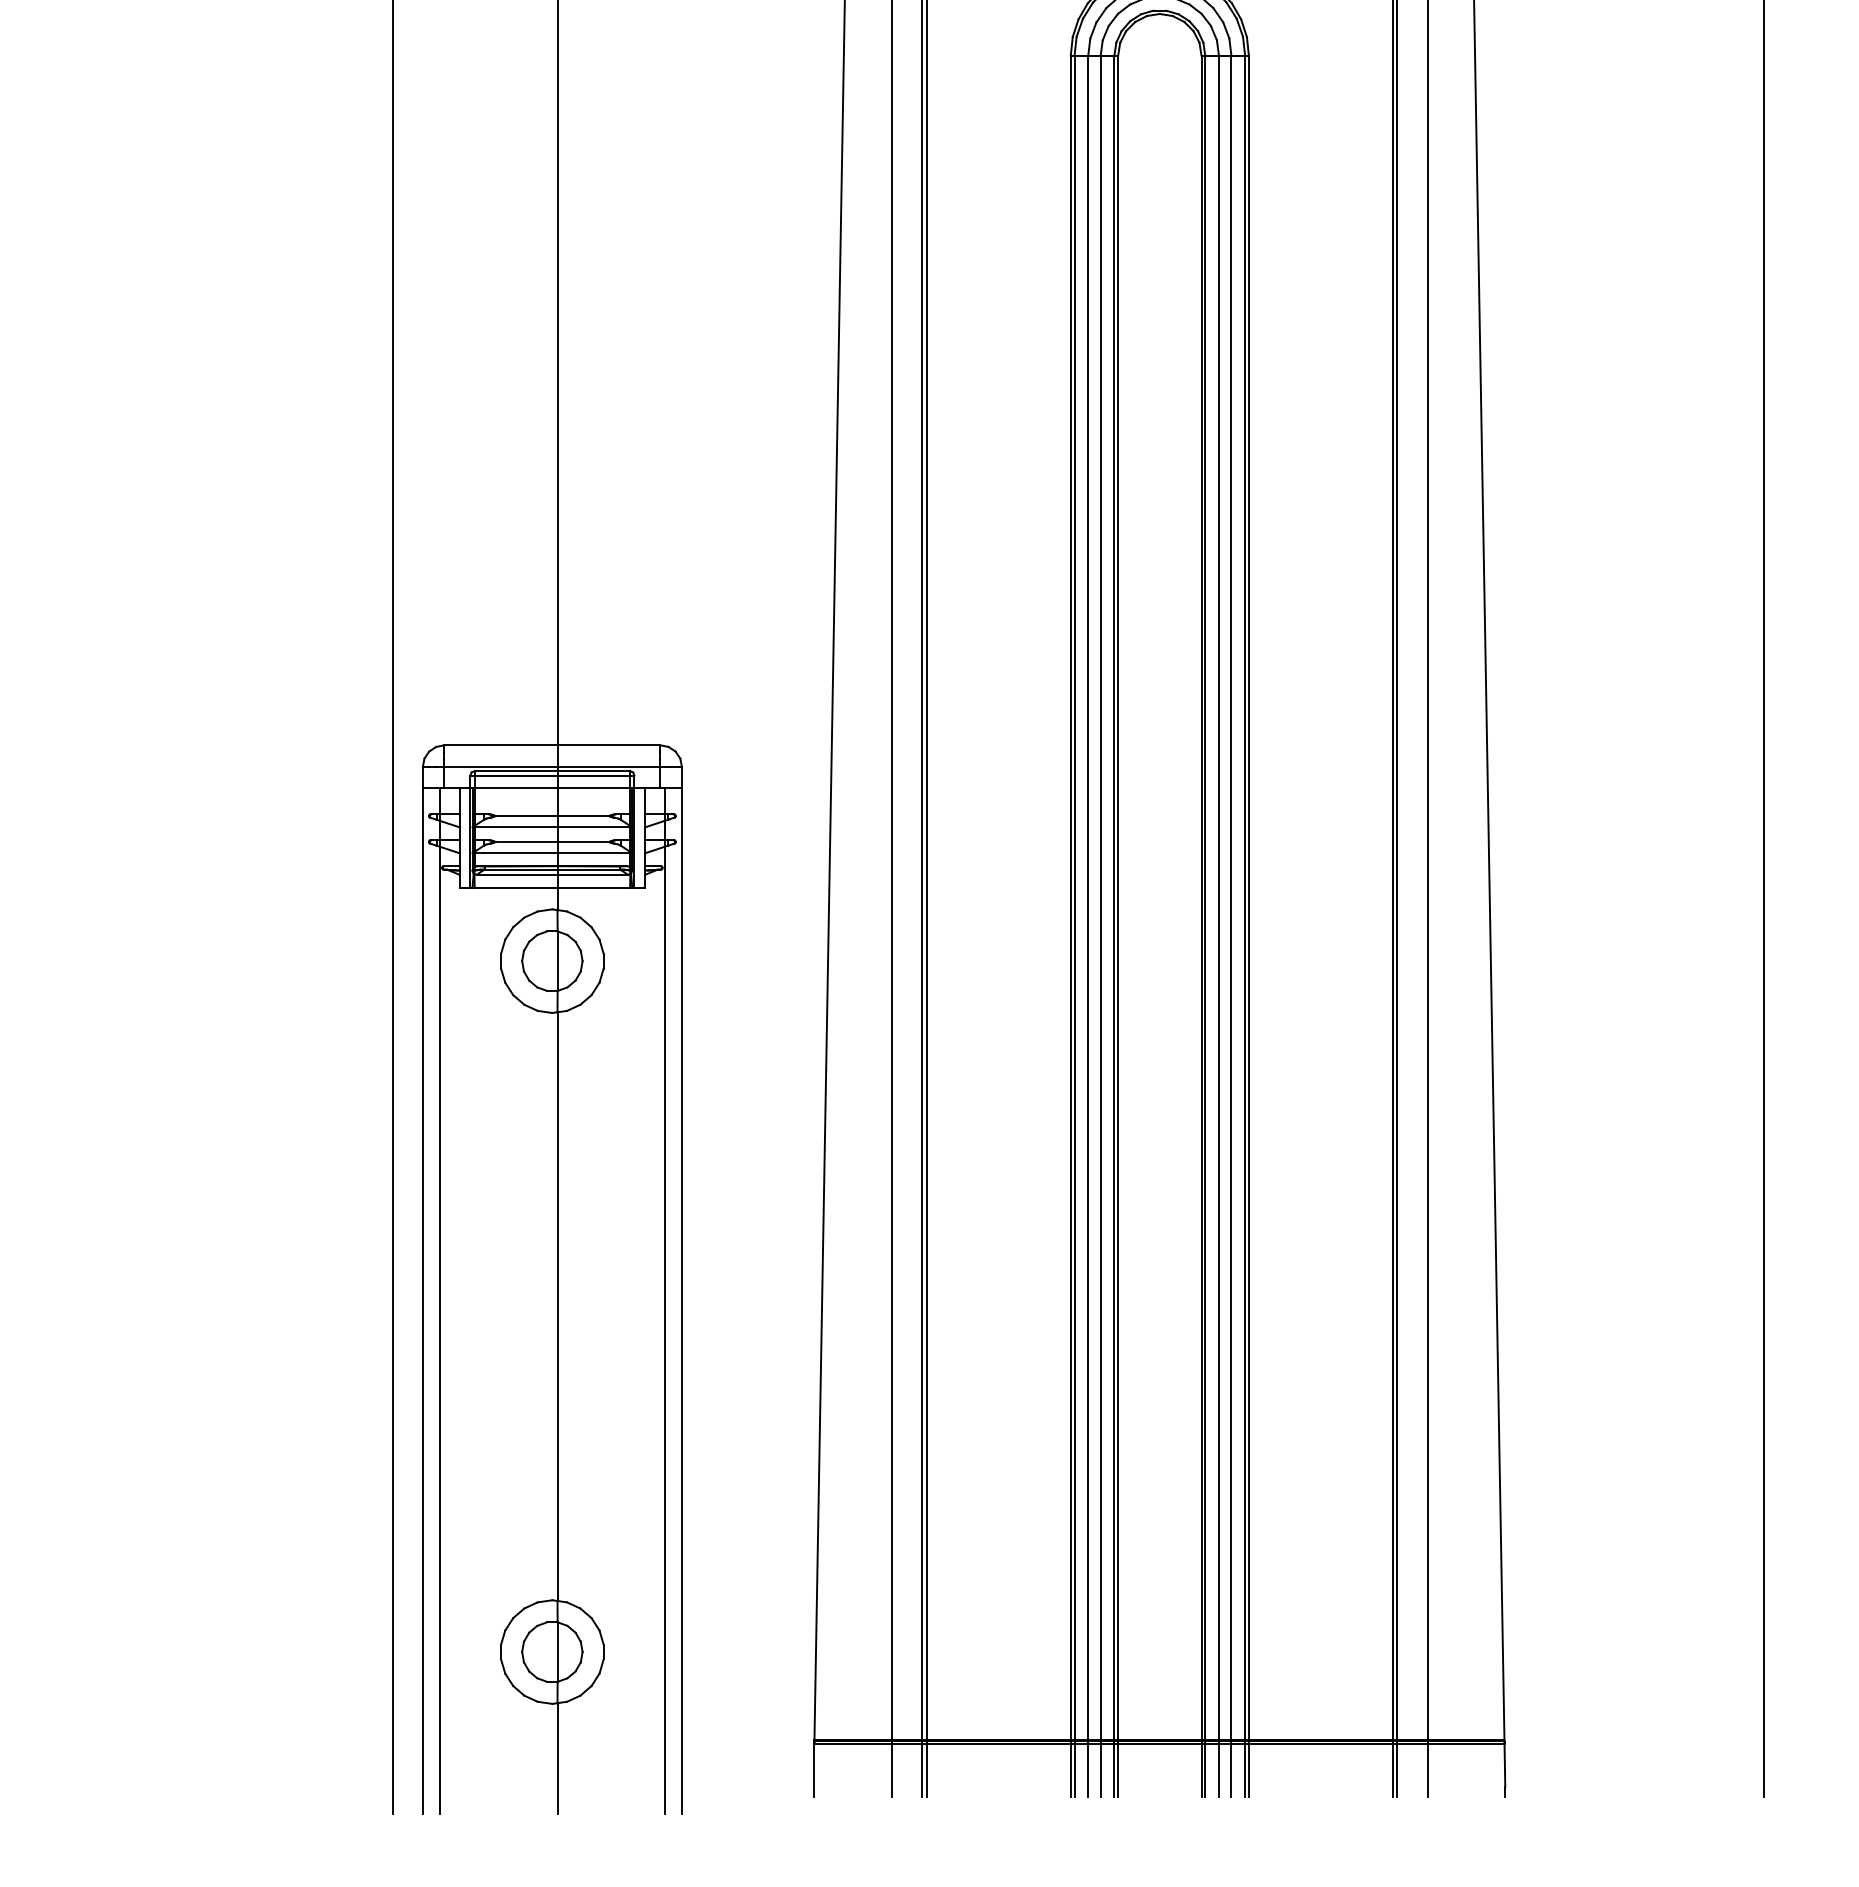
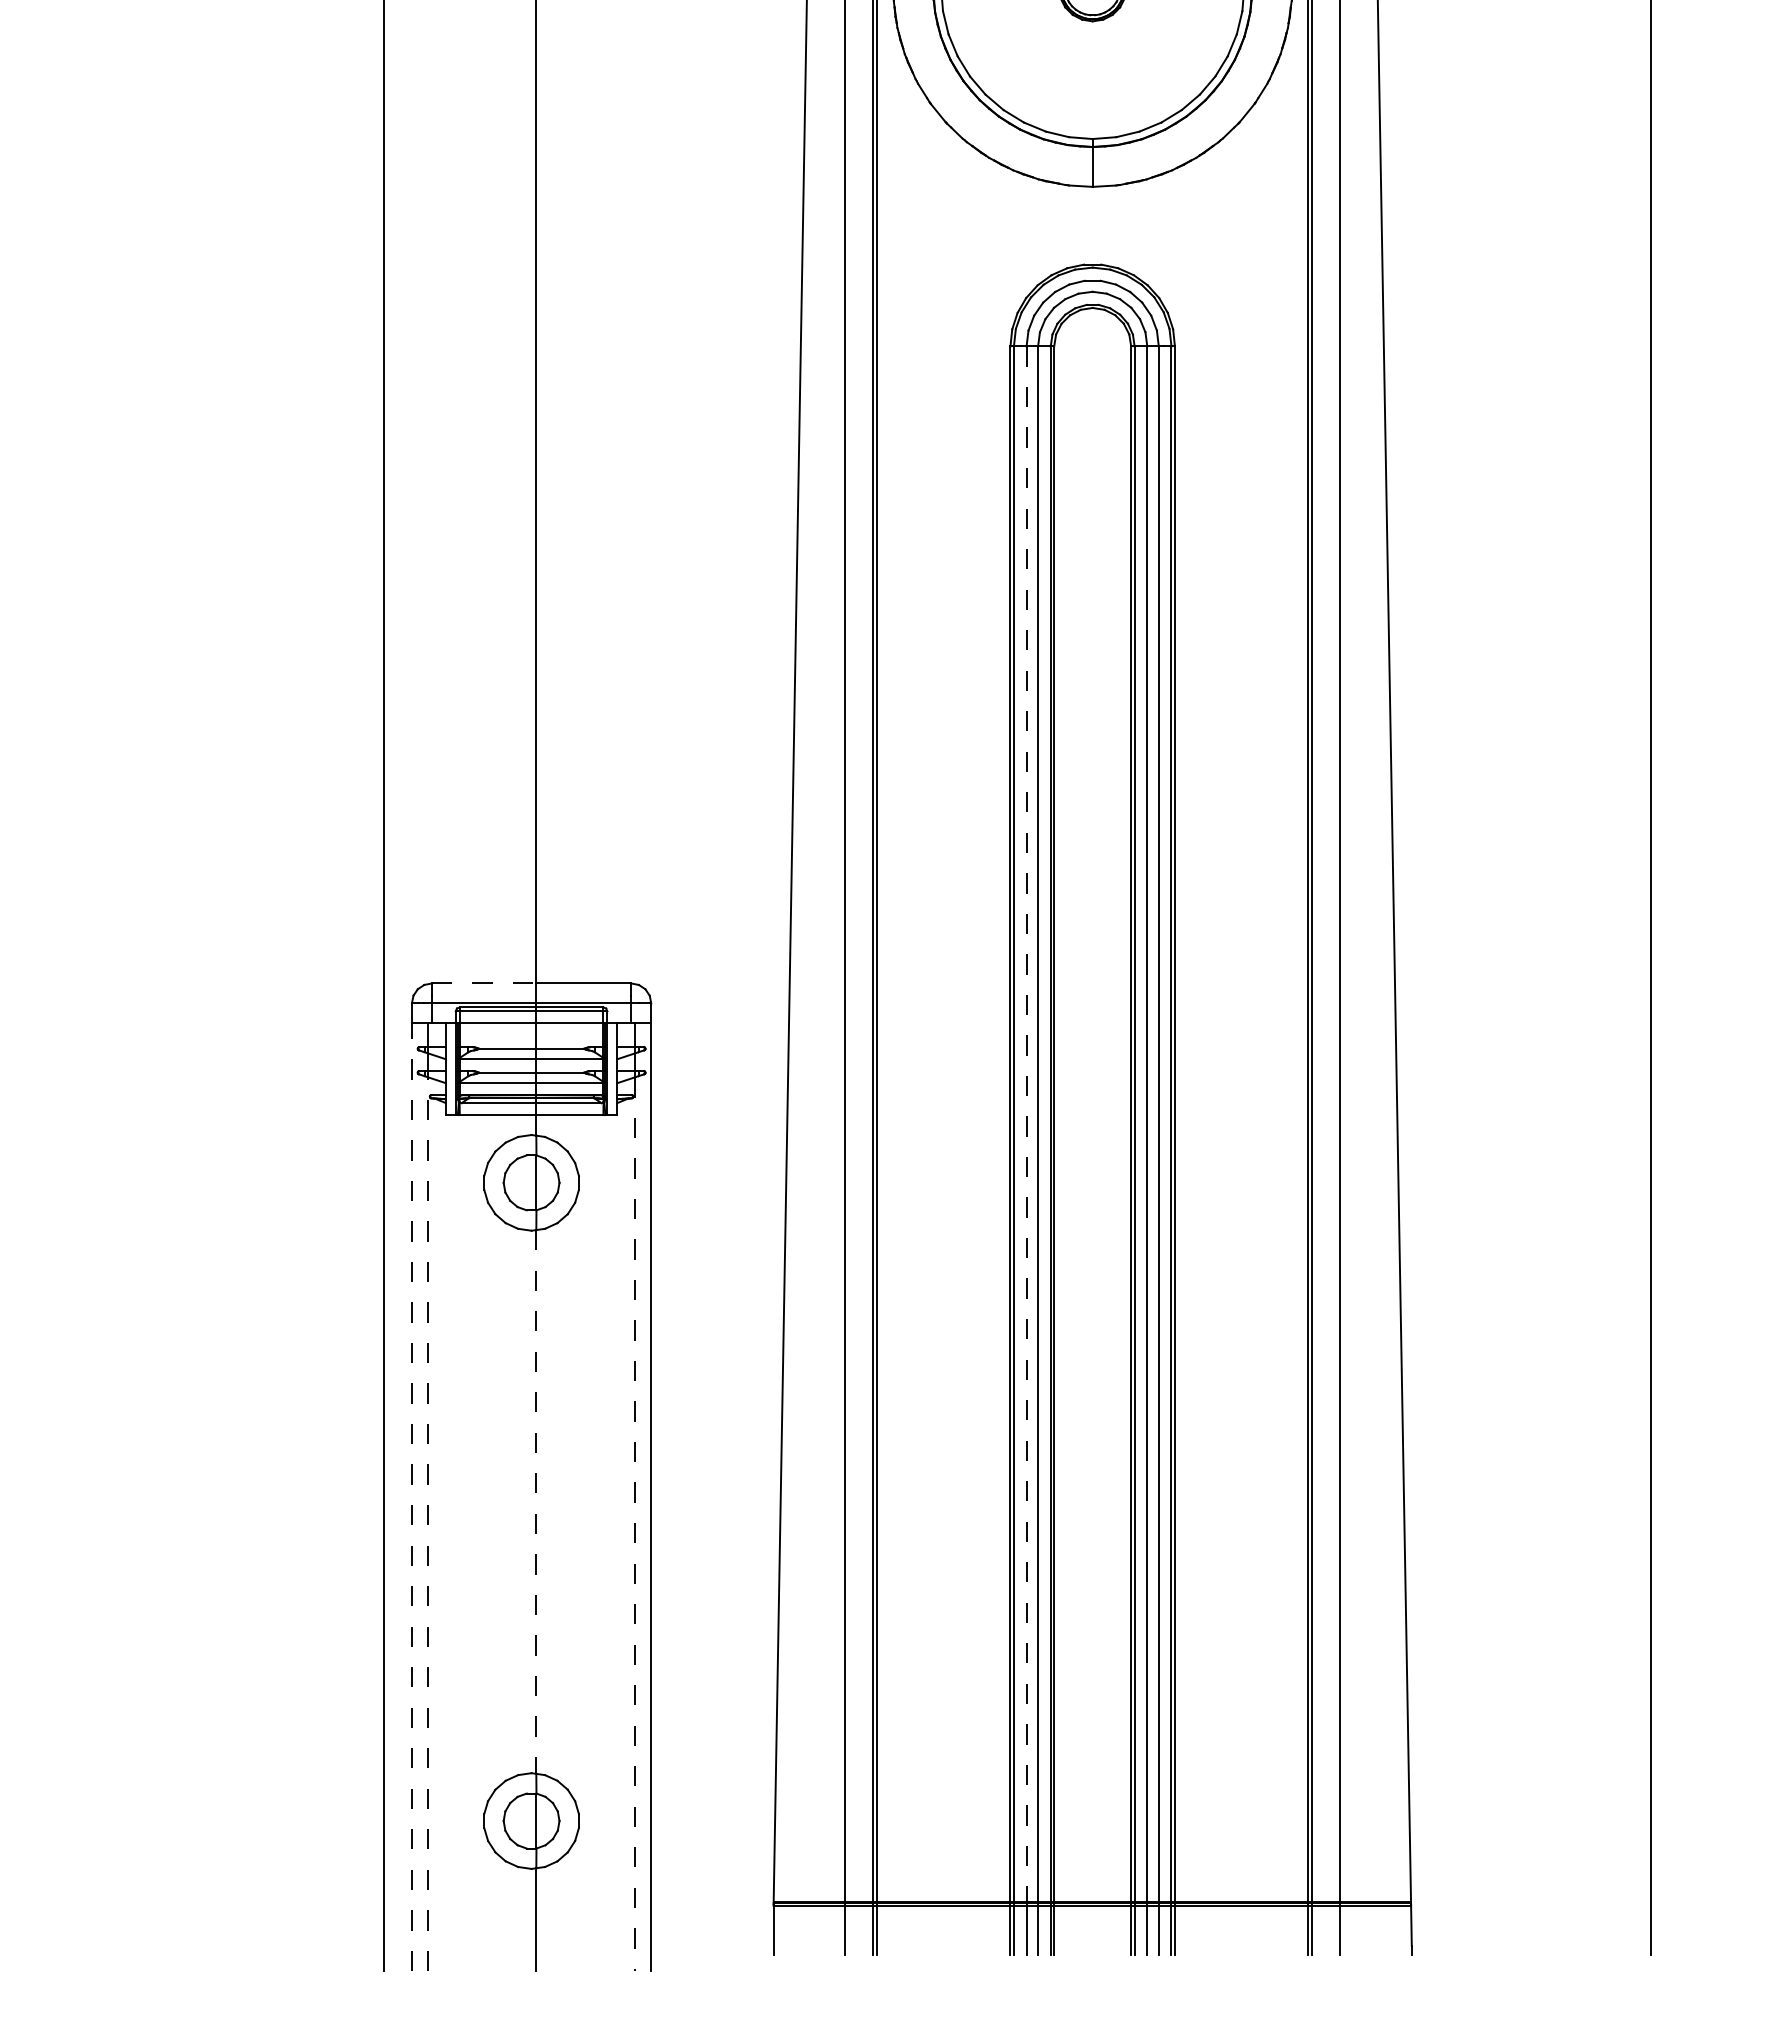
line: (501, 745) -> (484, 983), solid -> dashed
line: (1088, 897) -> (1026, 1124), solid -> dashed
line: (422, 1301) -> (411, 1497), solid -> dashed
line: (557, 1306) -> (536, 1501), solid -> dashed
line: (439, 1331) -> (427, 1524), solid -> dashed
line: (664, 1331) -> (635, 1524), solid -> dashed

